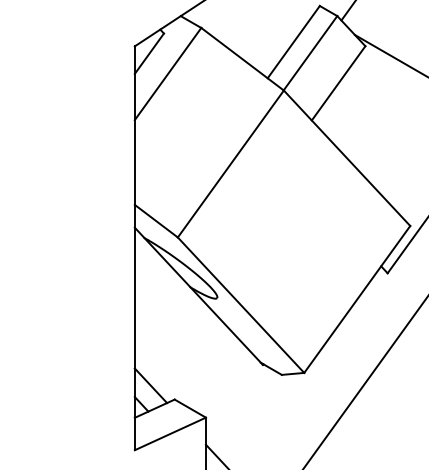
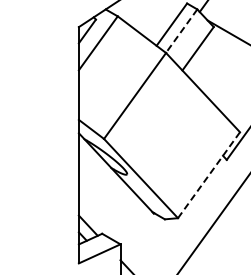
line: (310, 53) -> (181, 31), solid -> dashed
line: (358, 299) -> (209, 175), solid -> dashed

